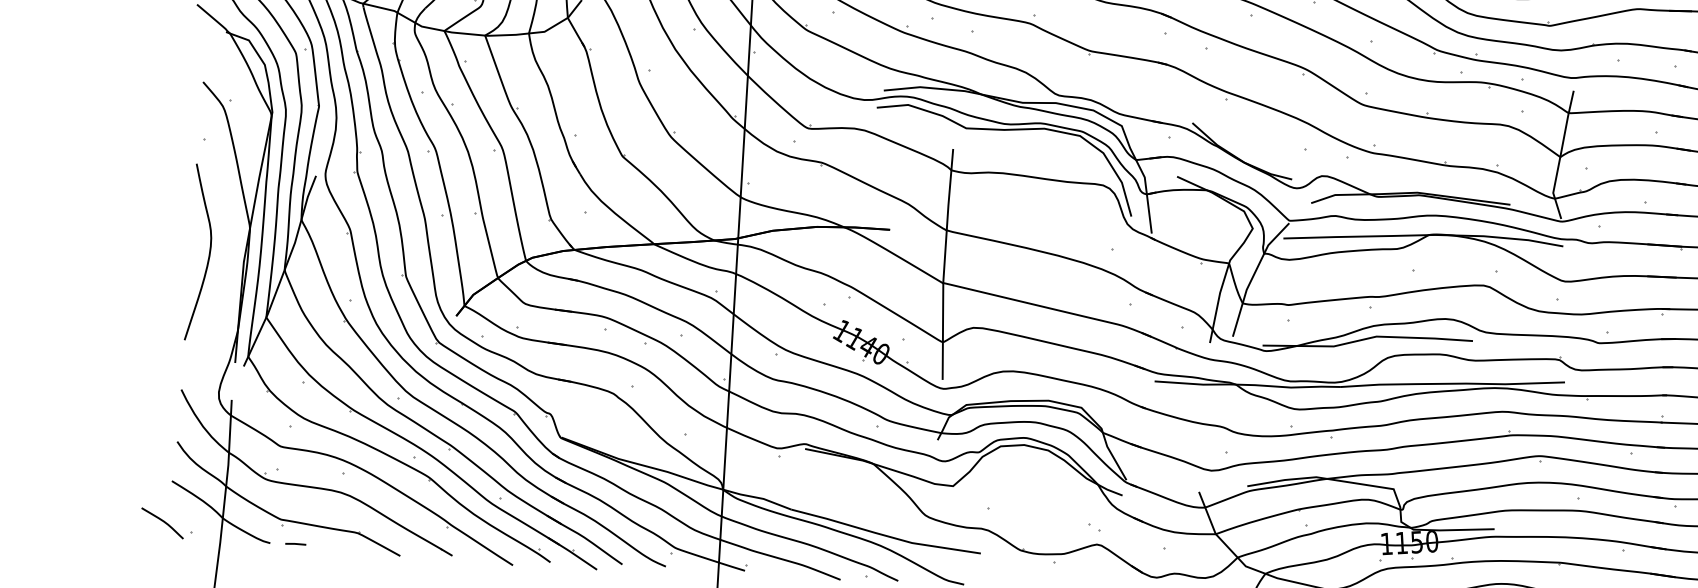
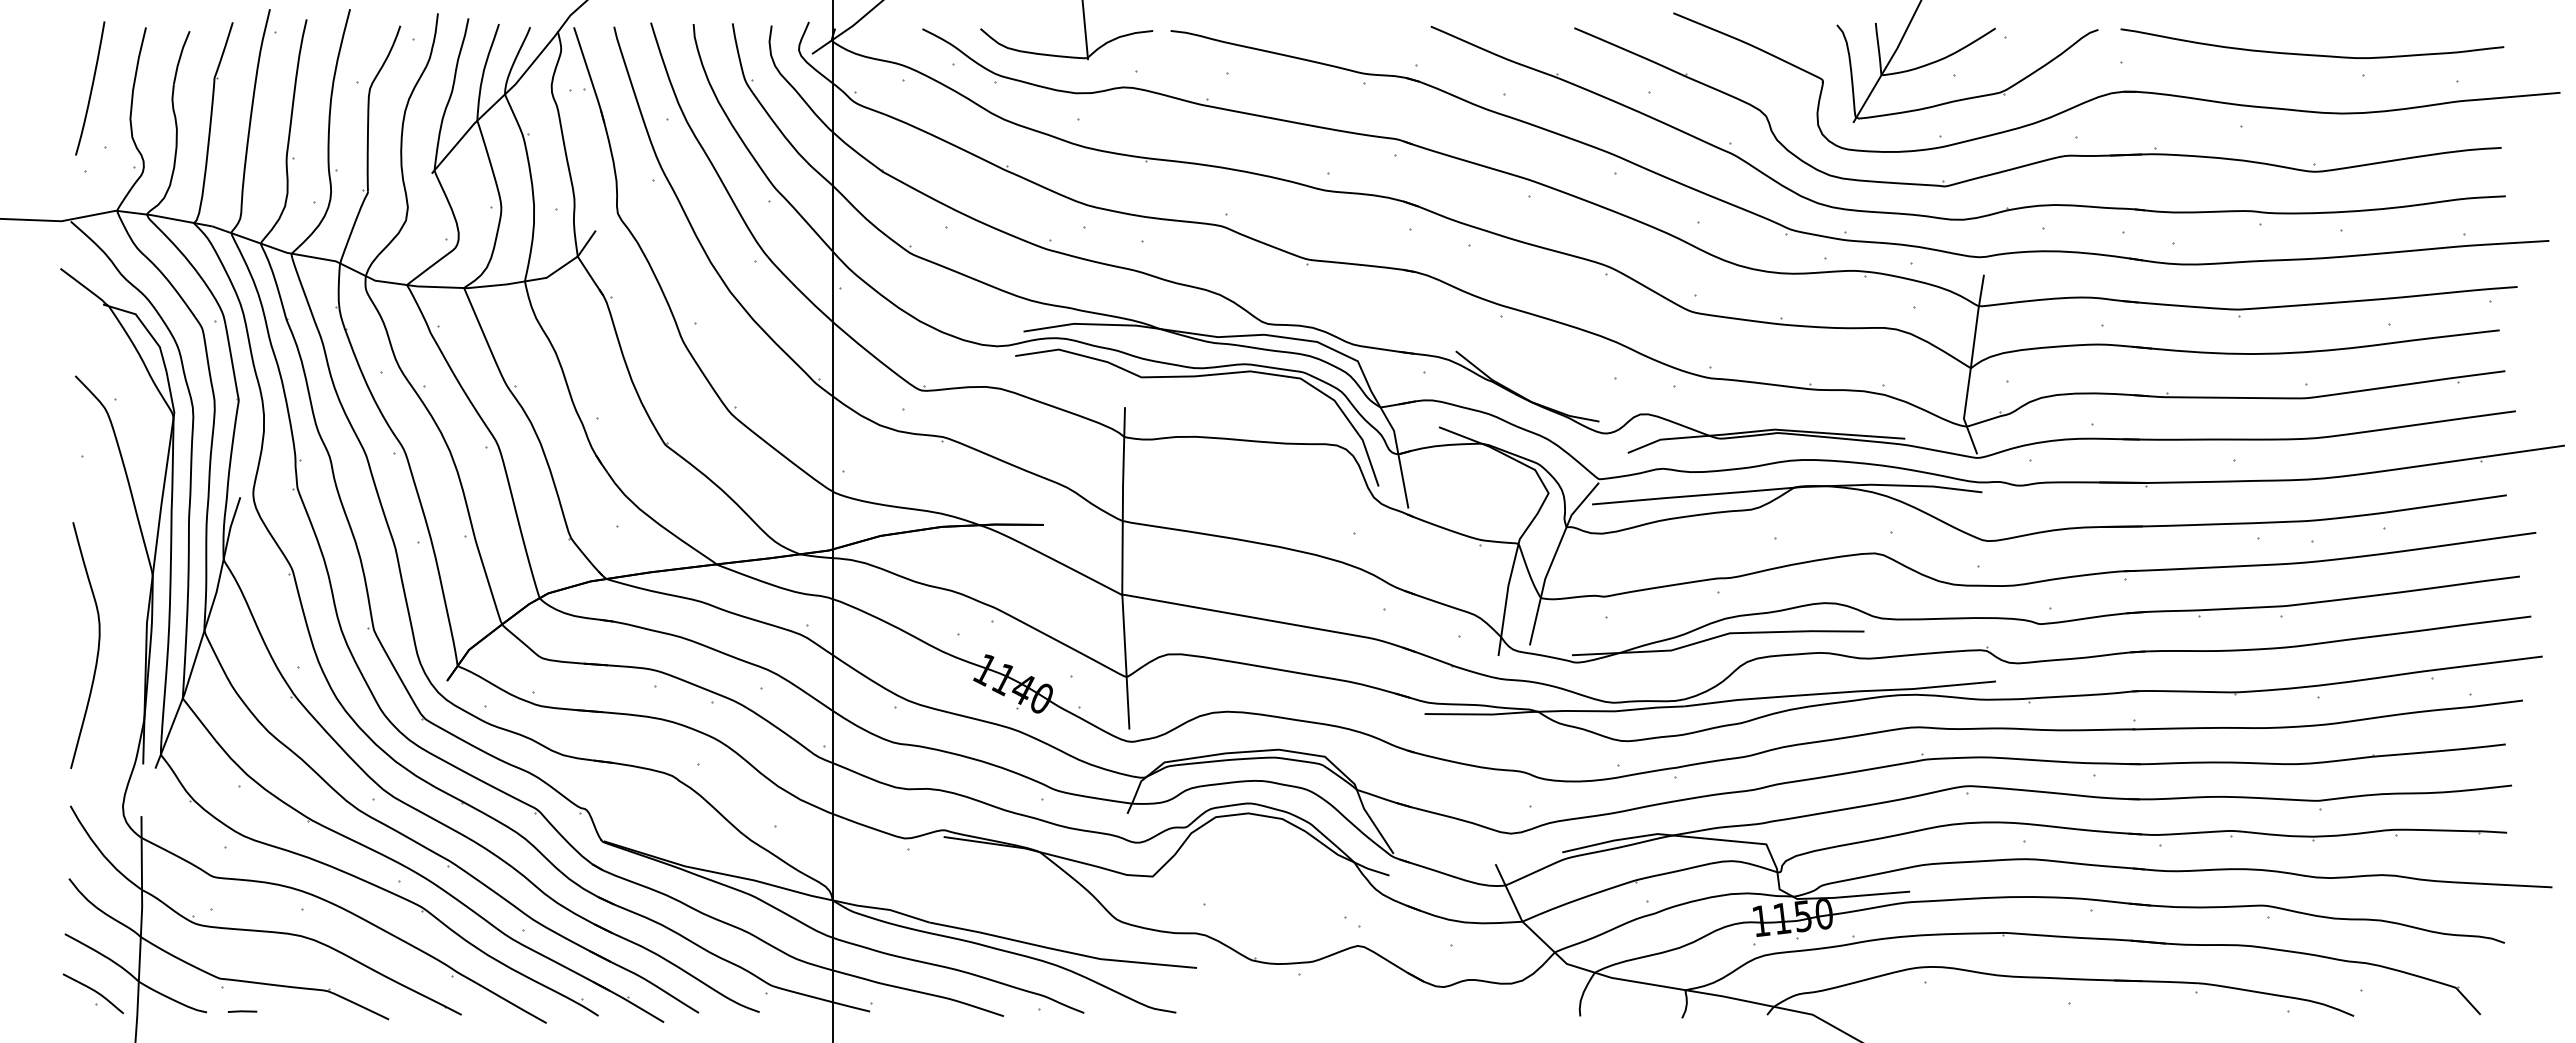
curve: (208, 254) -> (97, 647), moved
curve: (162, 521) -> (93, 991), moved

